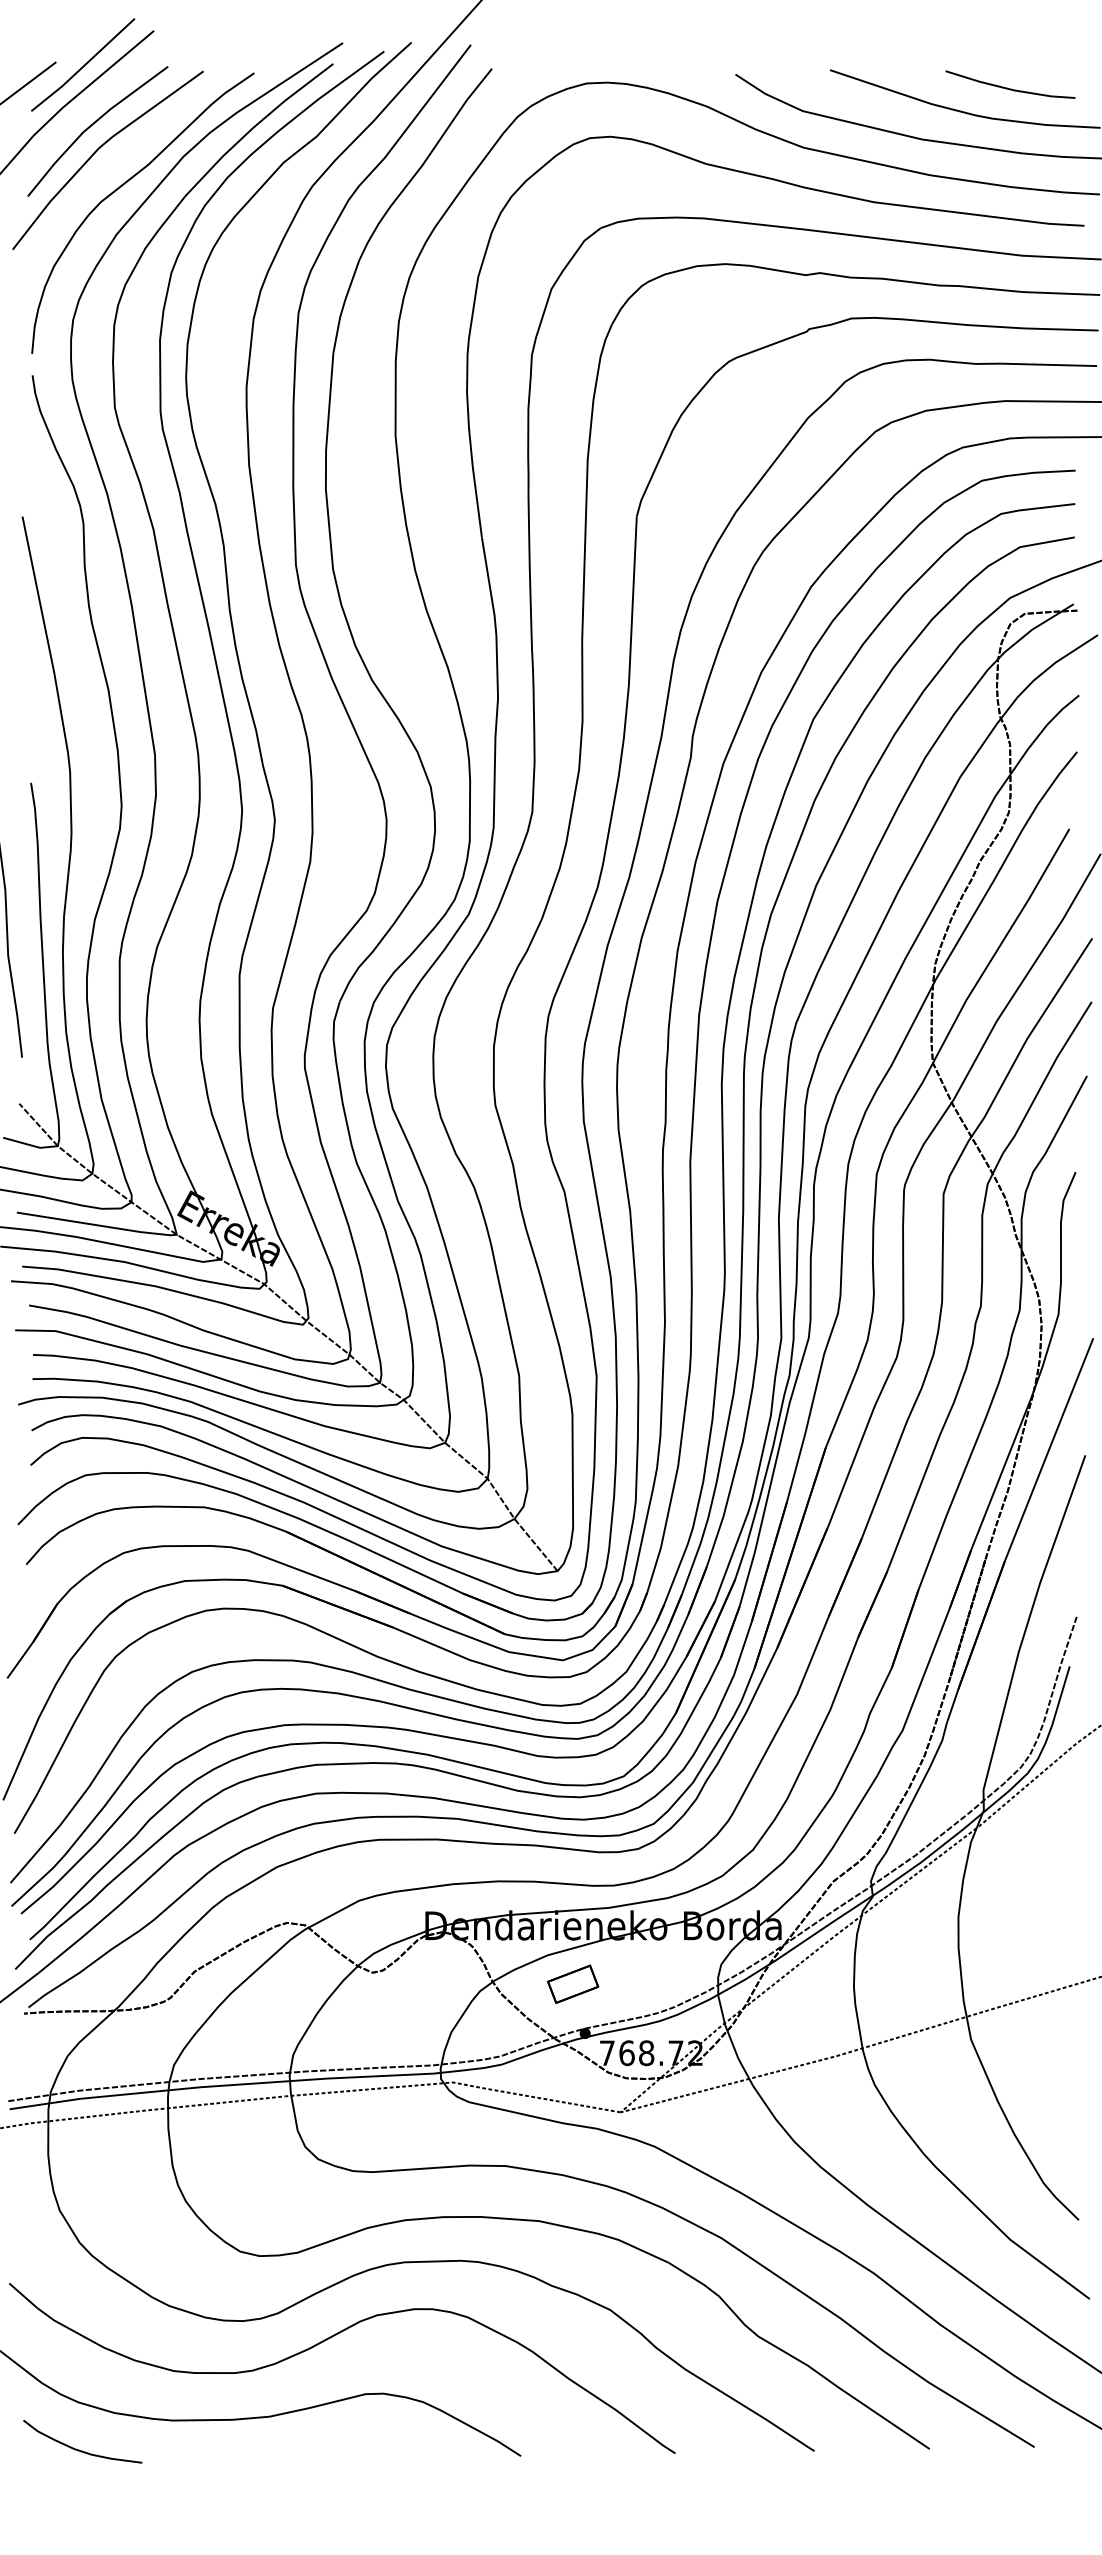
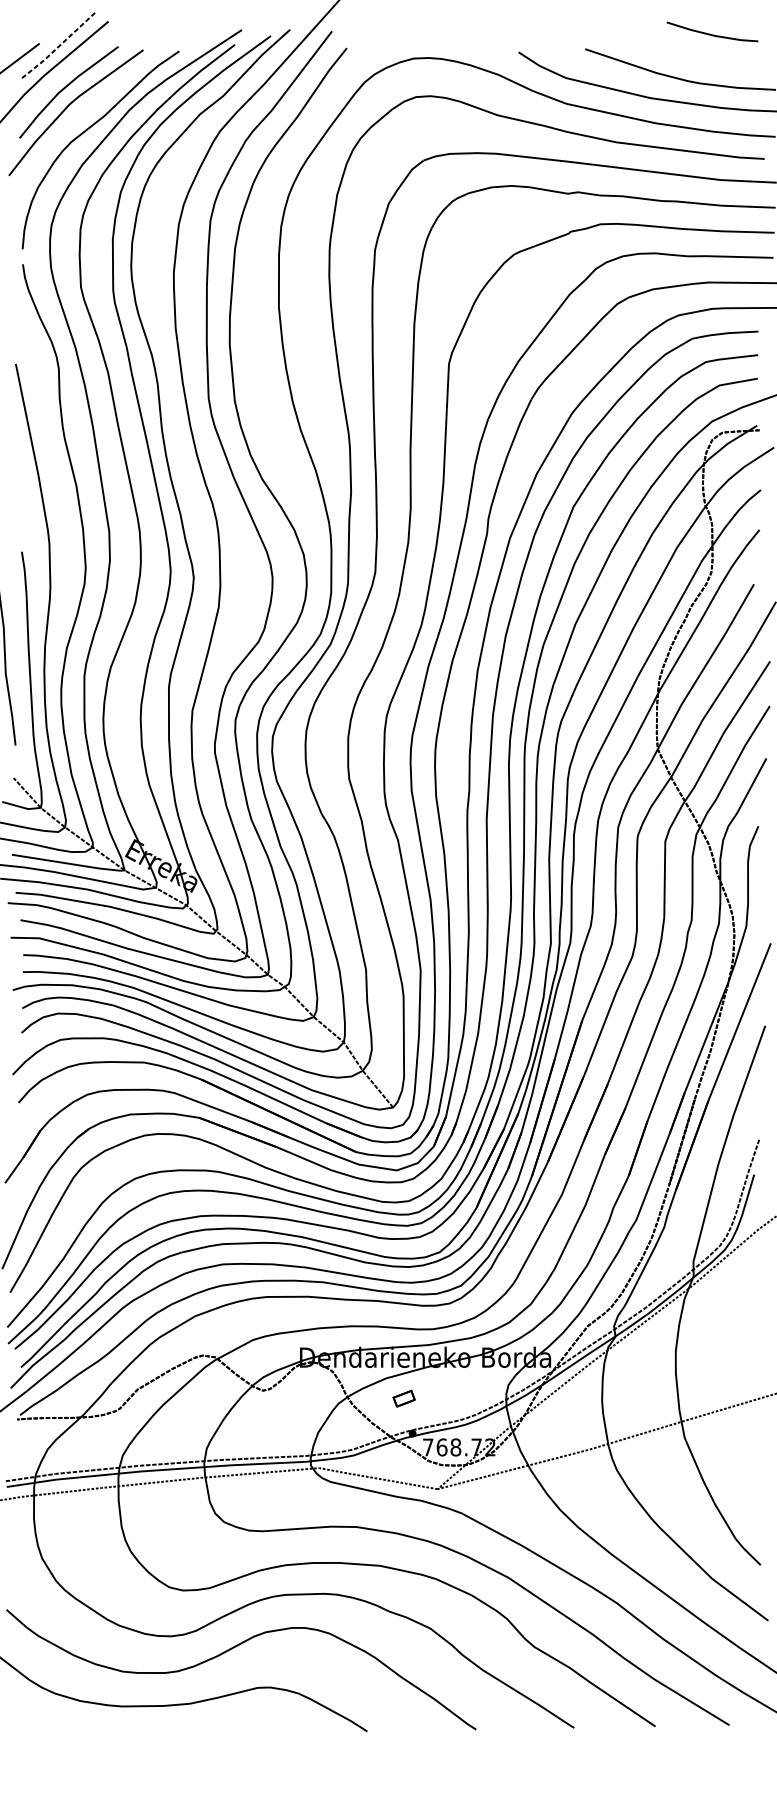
line: (83, 66) -> (58, 46), solid -> dashed
line: (1010, 88) -> (712, 34), moved
part: (573, 1983) -> (404, 1398), size x0.6
curve: (79, 2449) -> (56, 1726), removed

